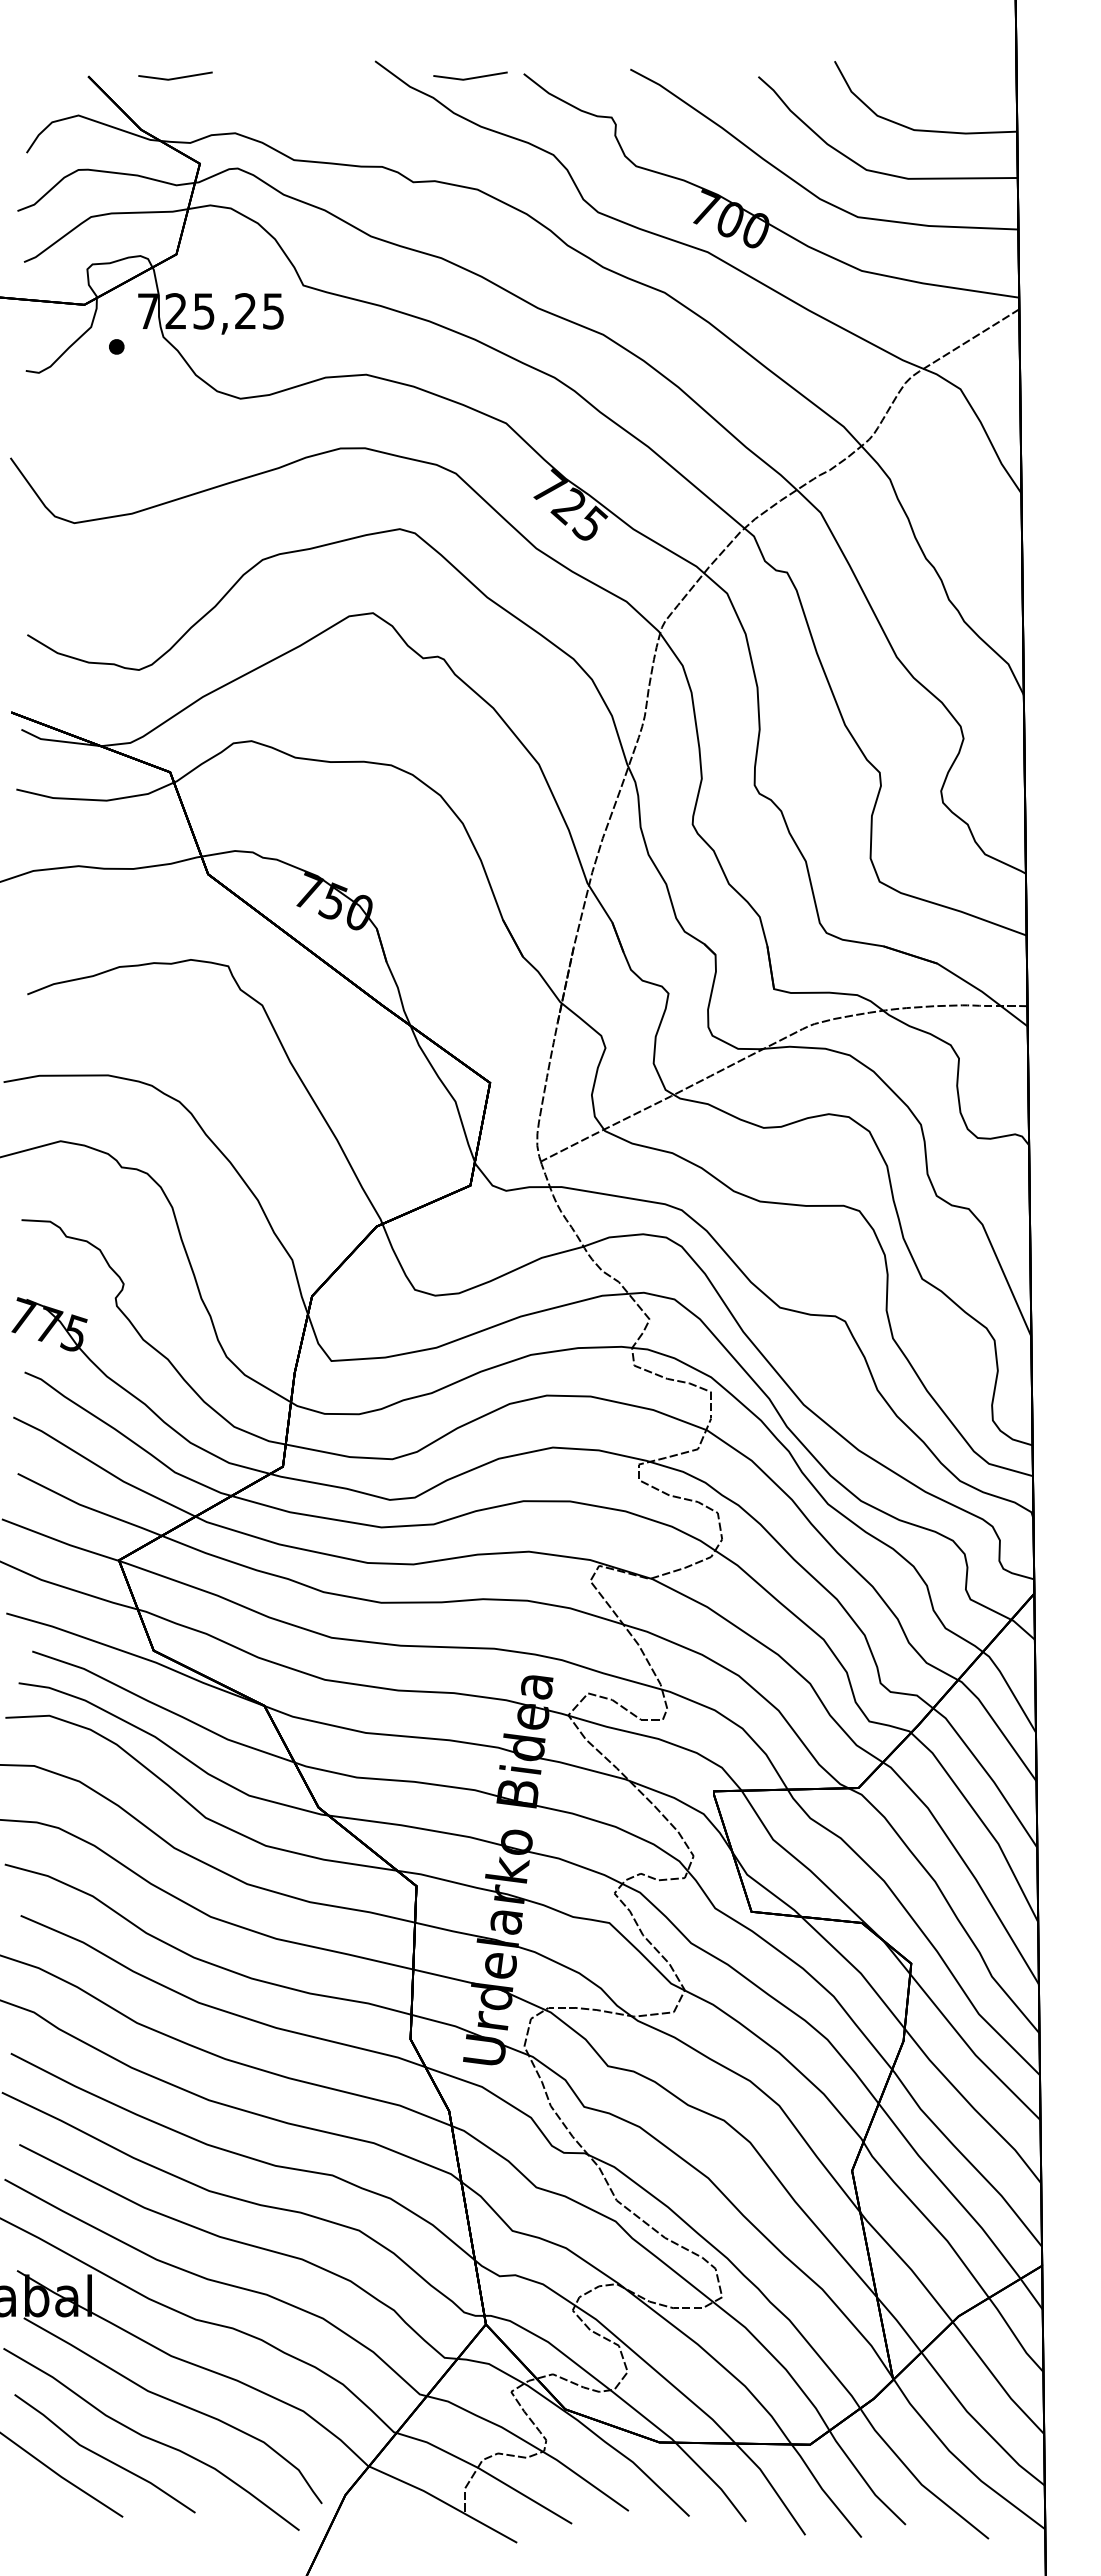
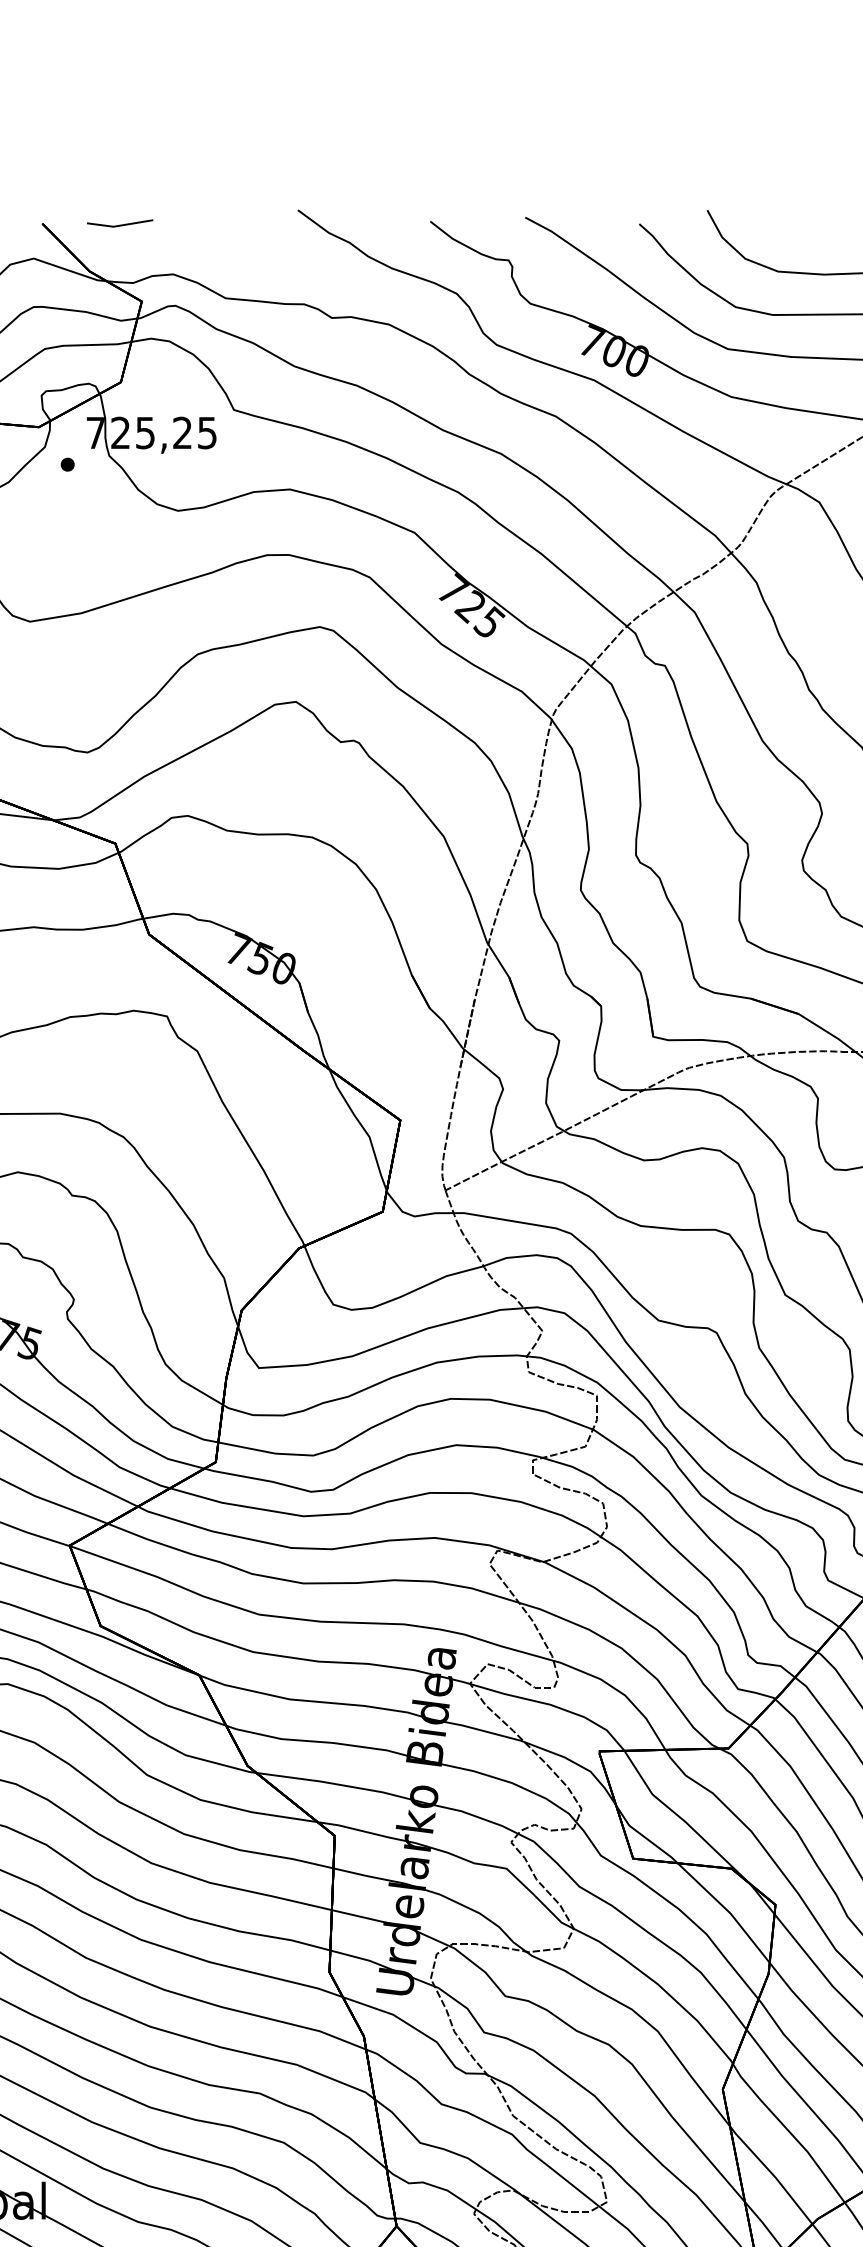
line: (470, 77) -> (382, 224), removed

